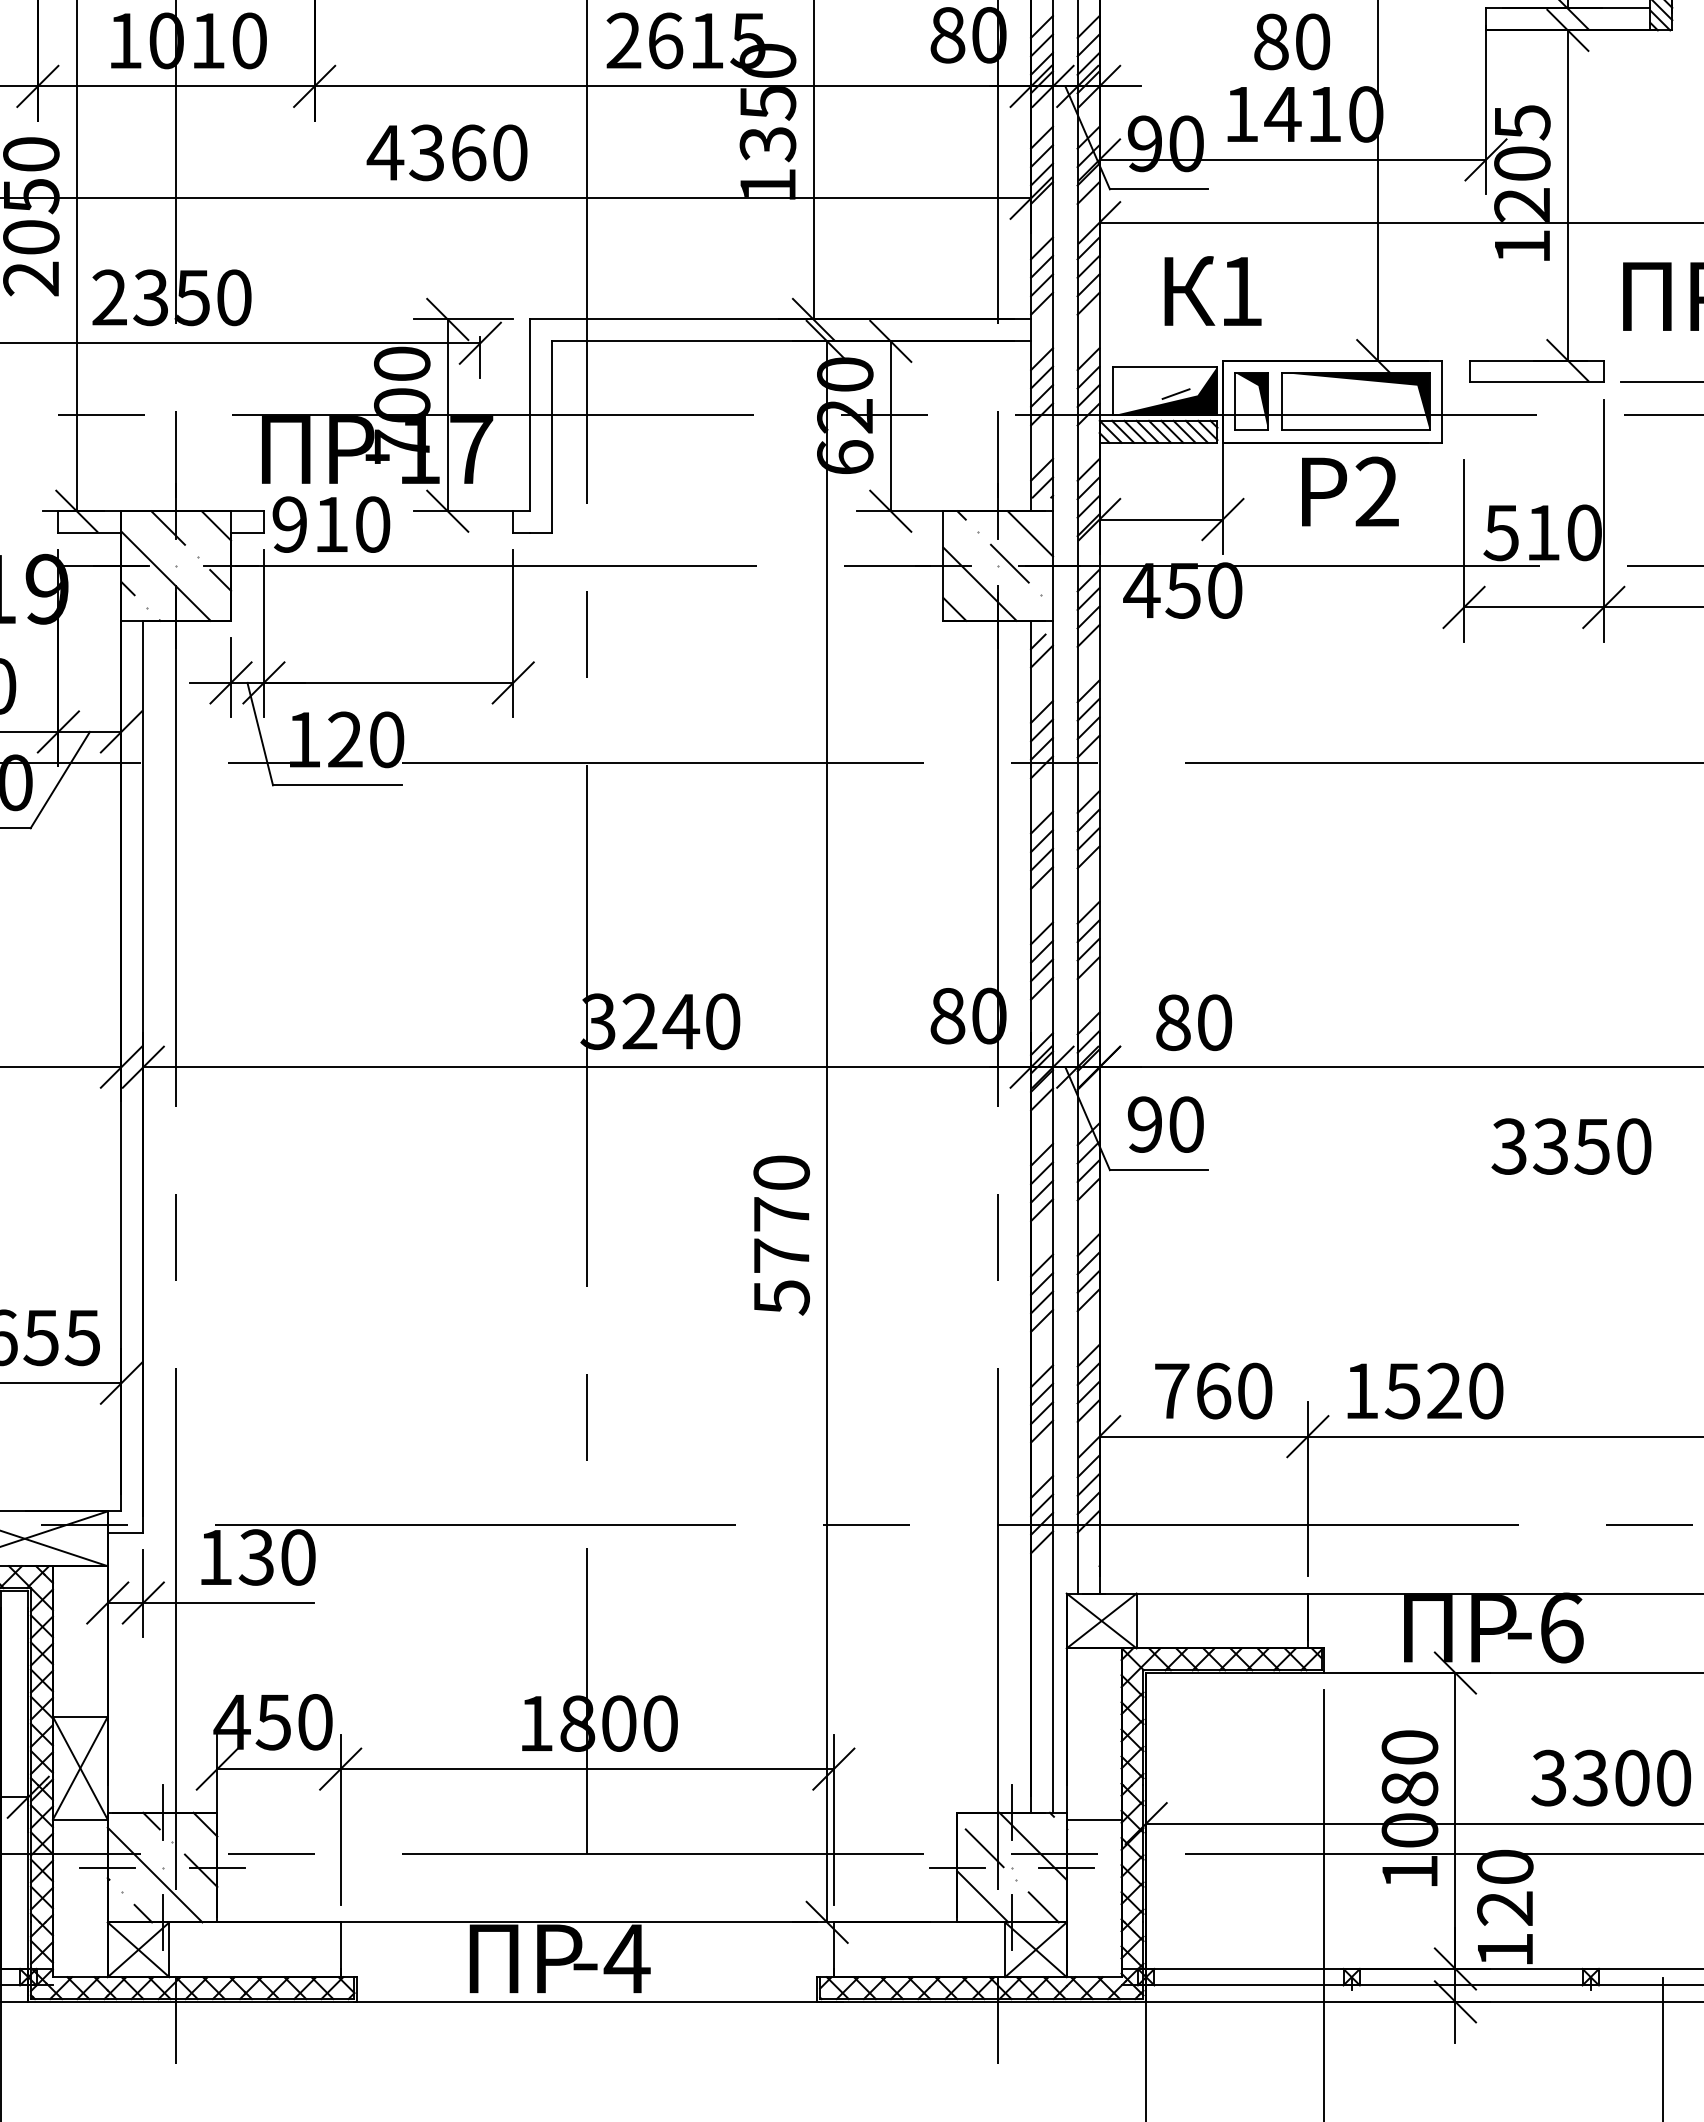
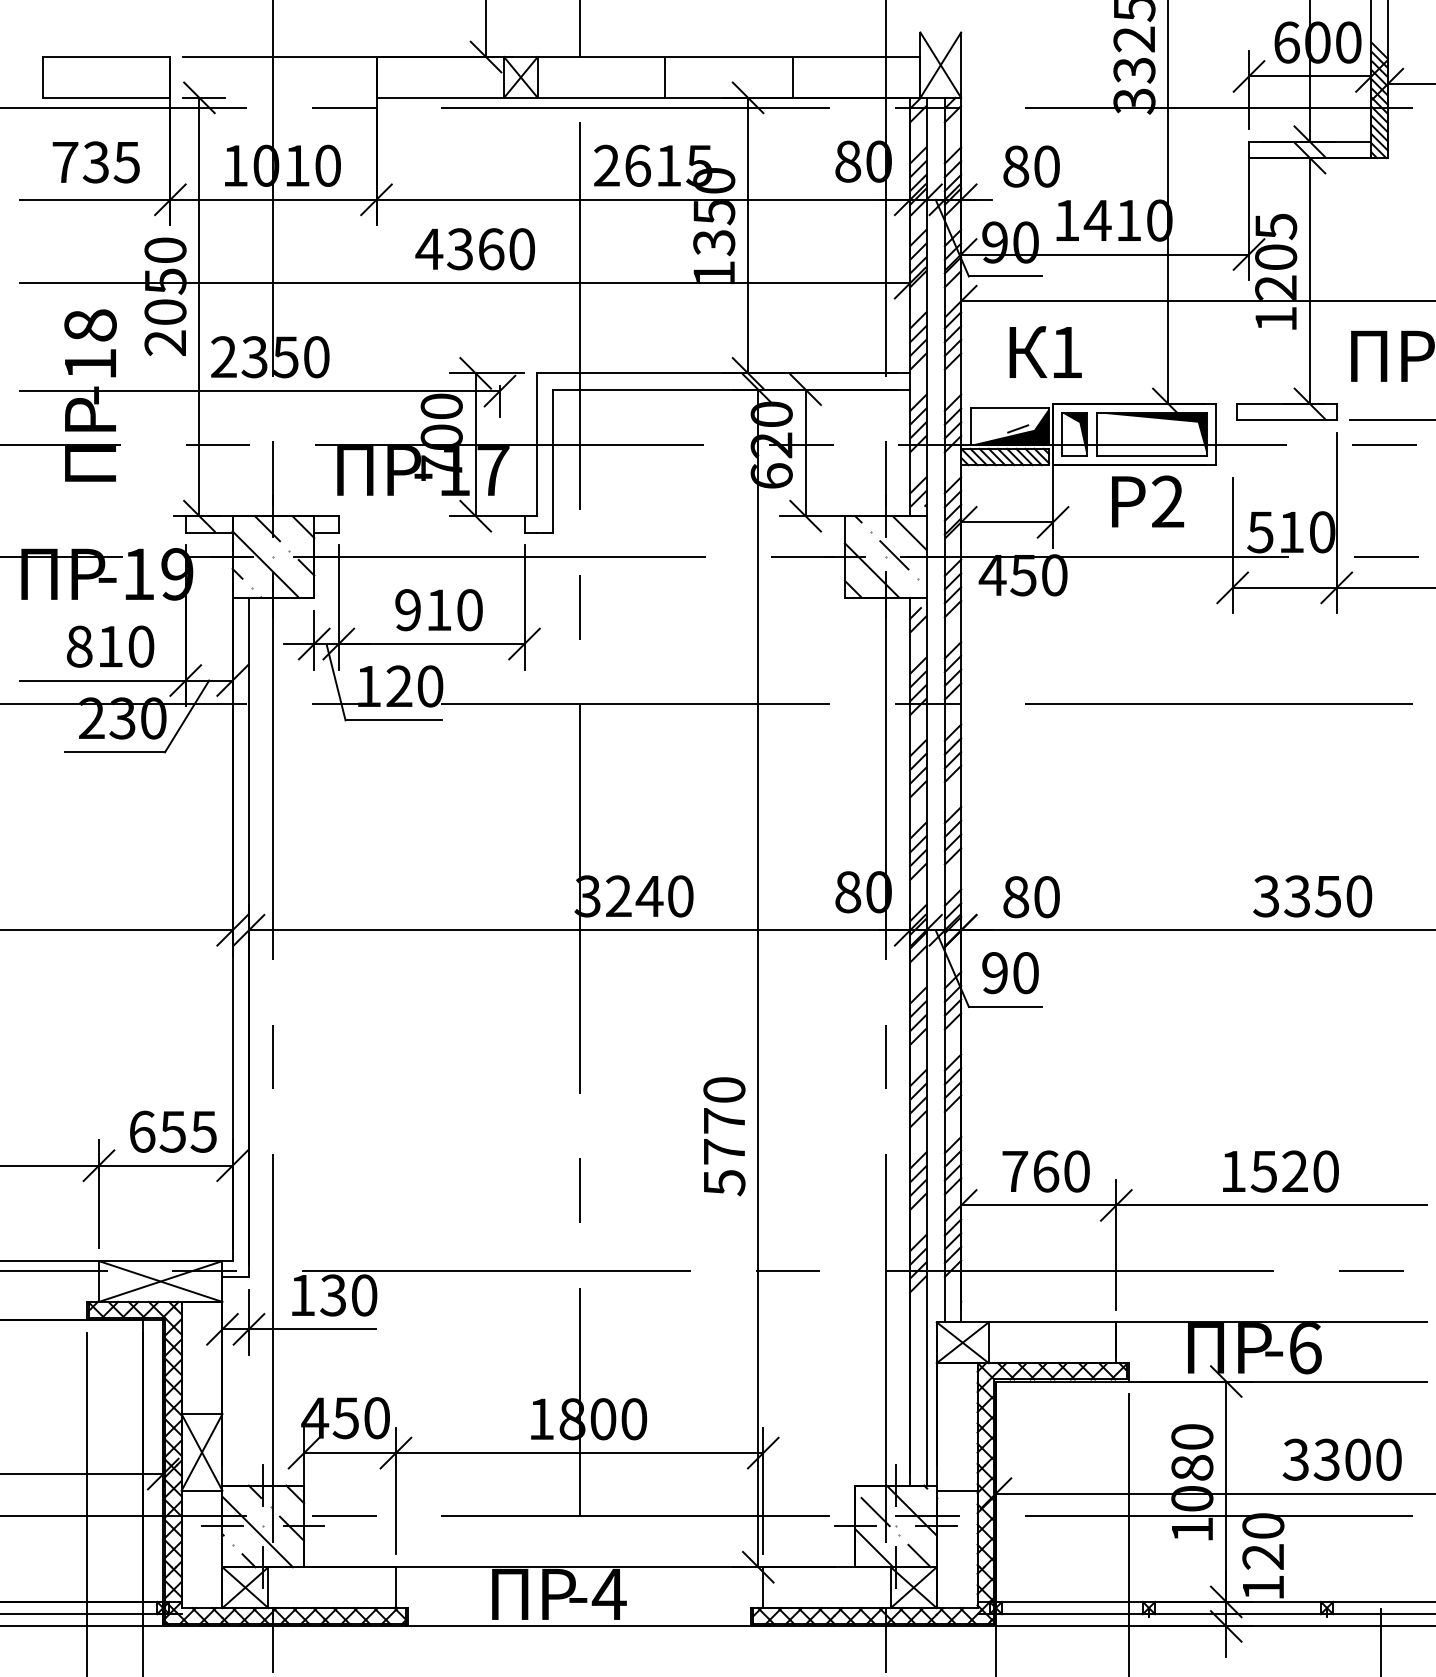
text: (1291, 41) -> (1031, 166), moved
text: (330, 525) -> (438, 610), moved
text: (1571, 1146) -> (1312, 896), moved
text: (781, 1235) -> (724, 1136), moved
text: (1424, 1391) -> (1280, 1171), moved

